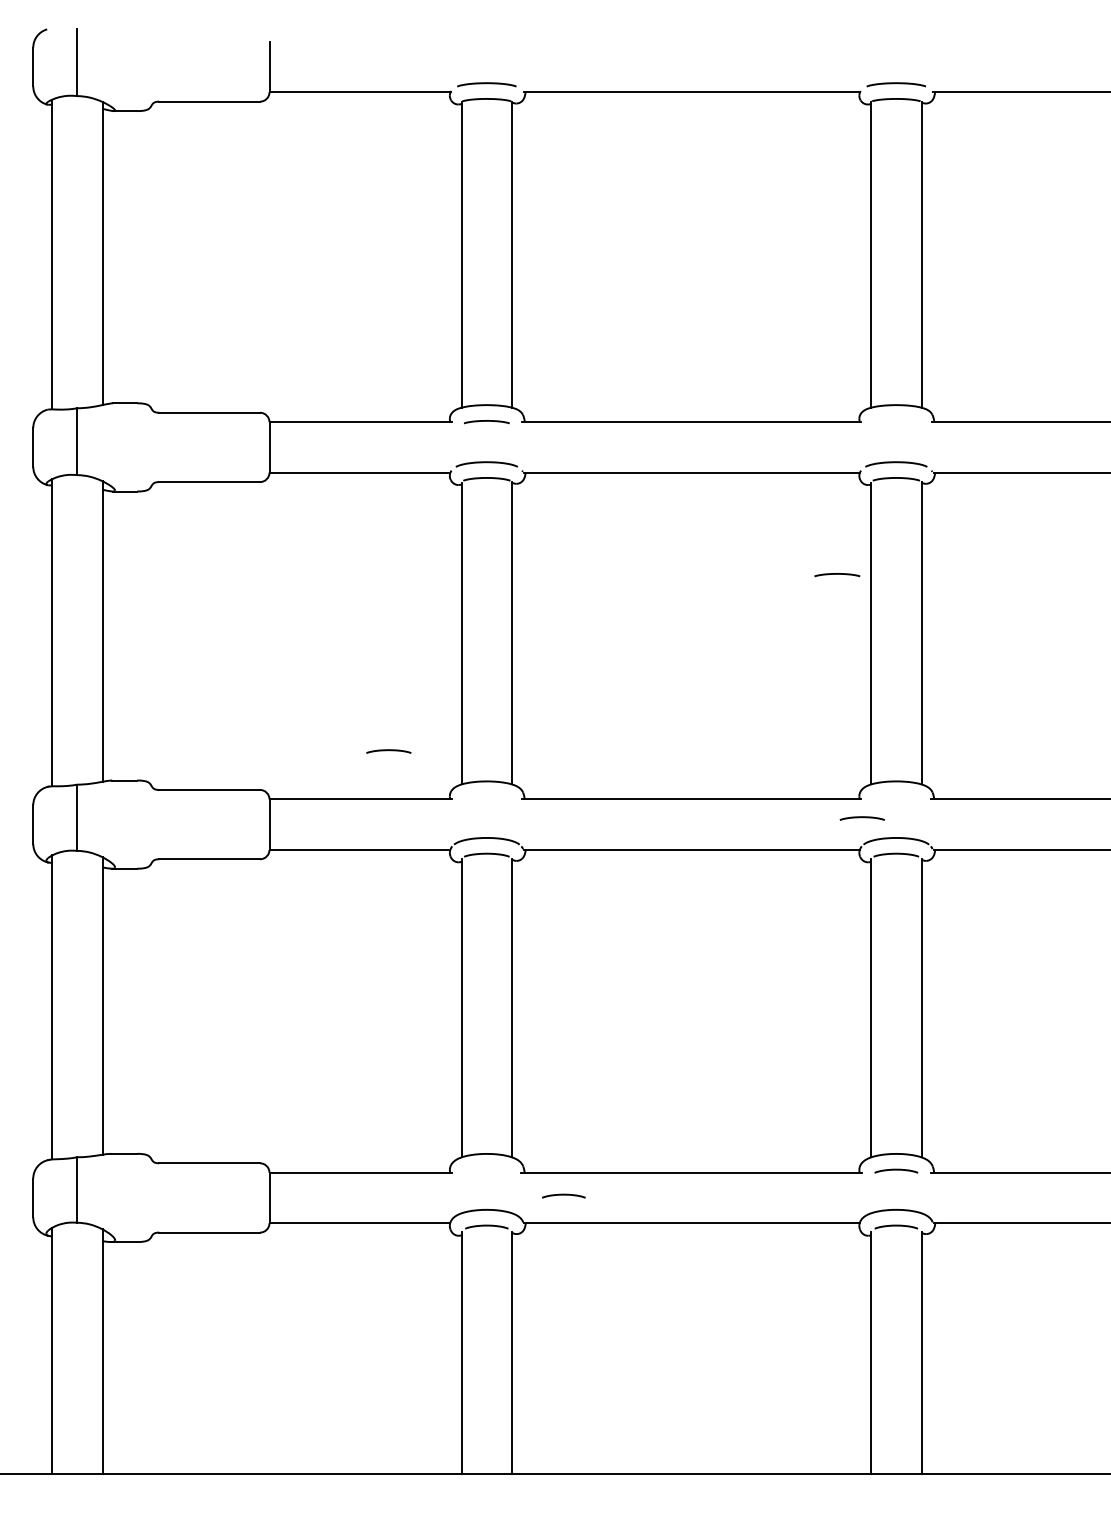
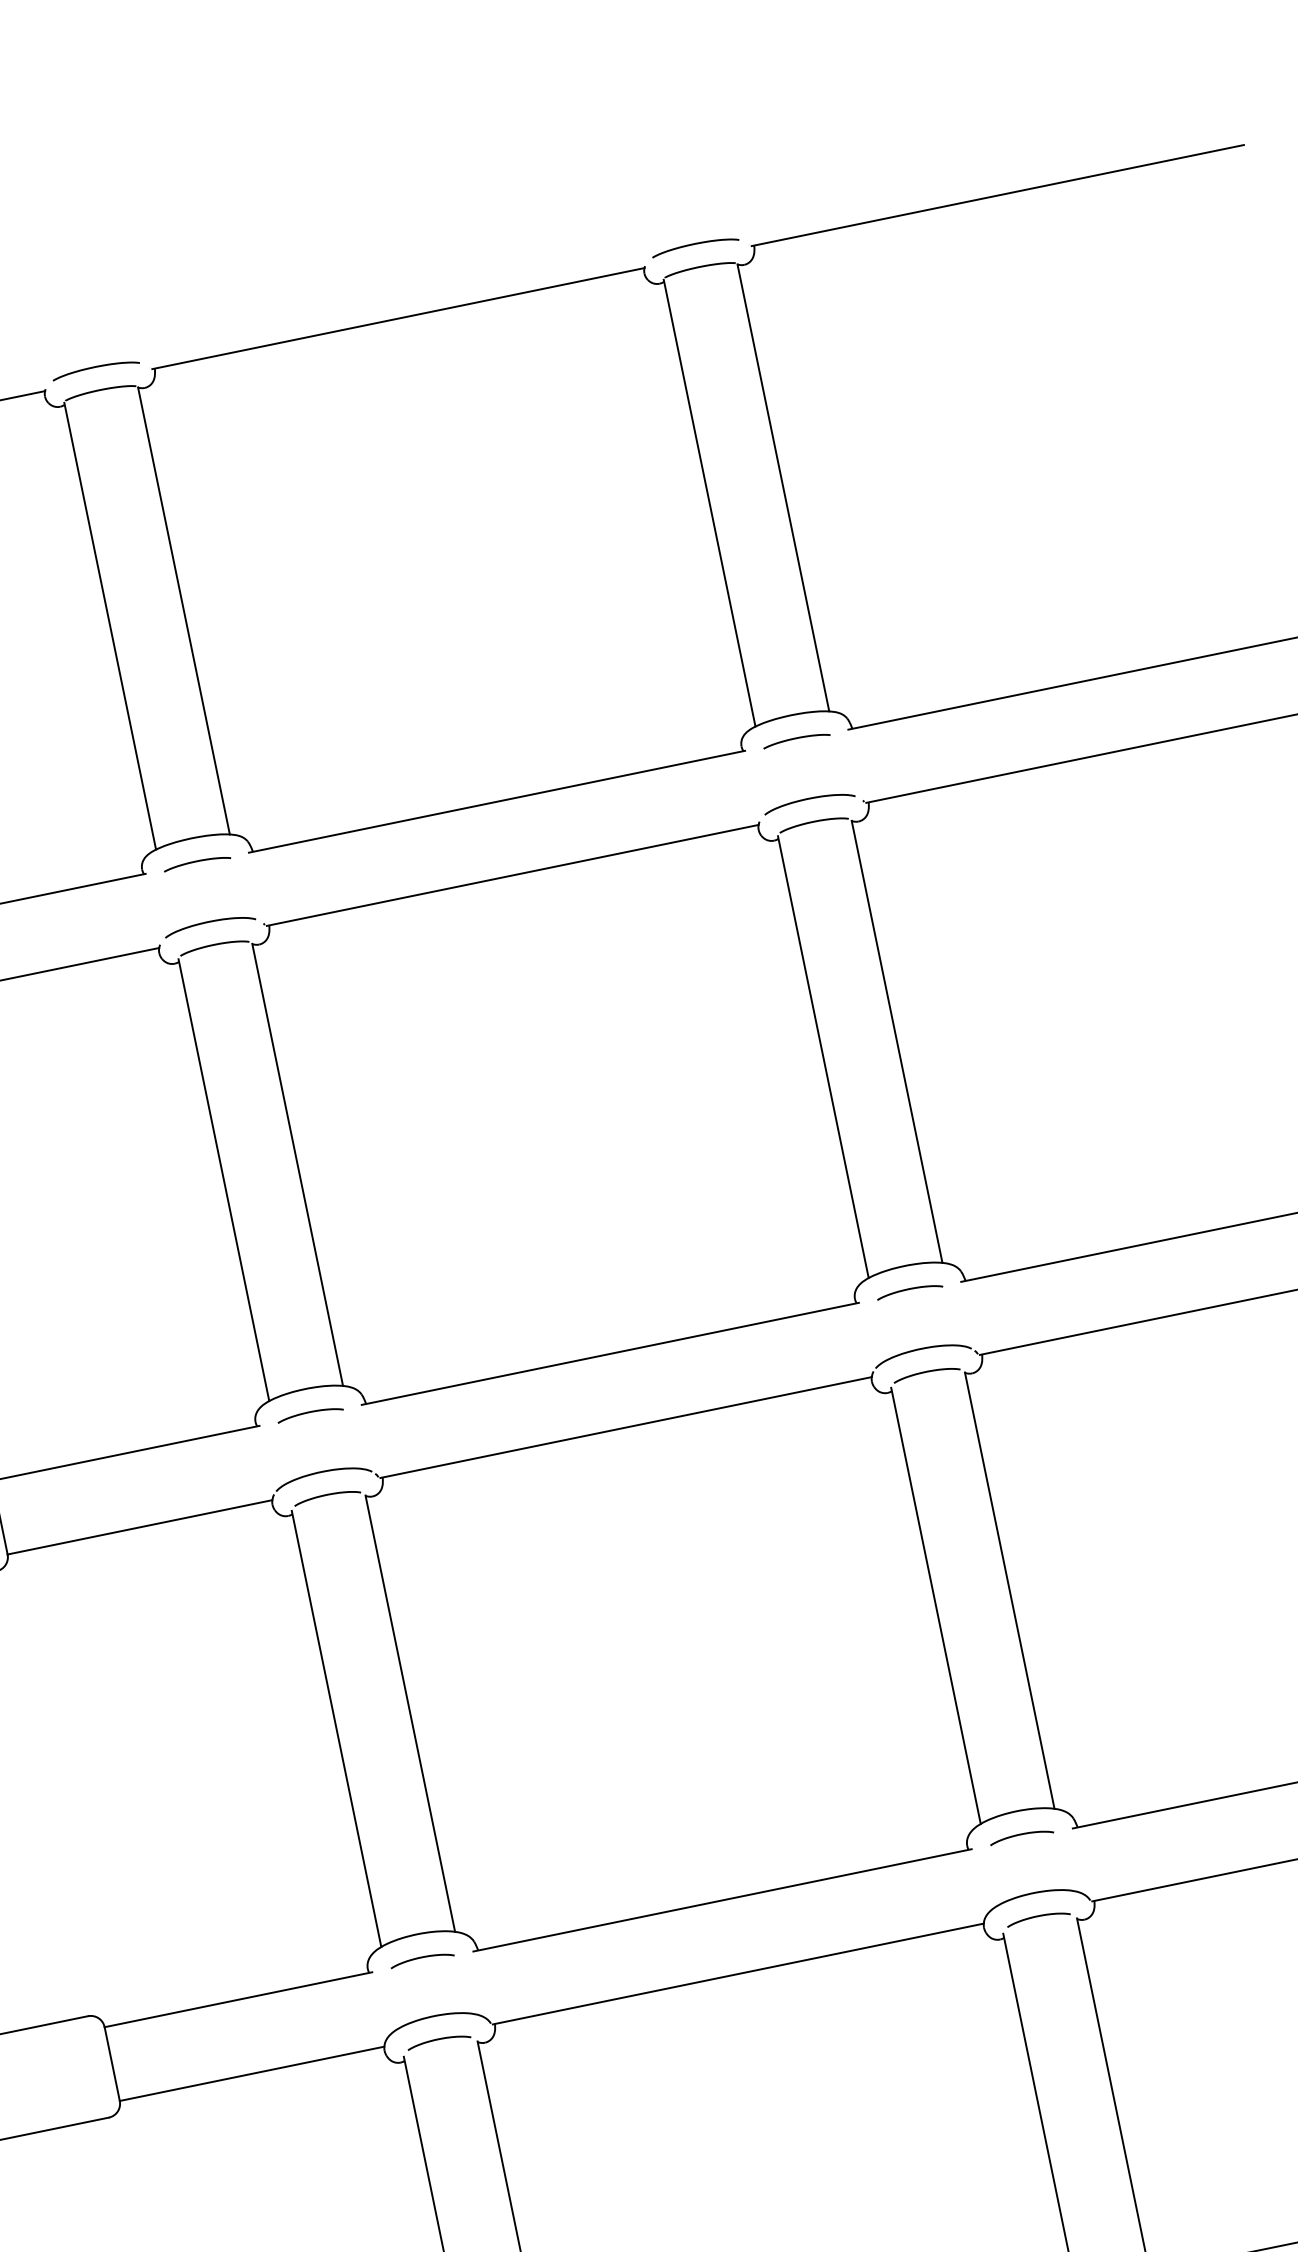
curve: (837, 574) -> (796, 739), moved
curve: (388, 750) -> (309, 1412), moved
curve: (861, 818) -> (908, 1291), moved
curve: (563, 1195) -> (421, 1958), moved

